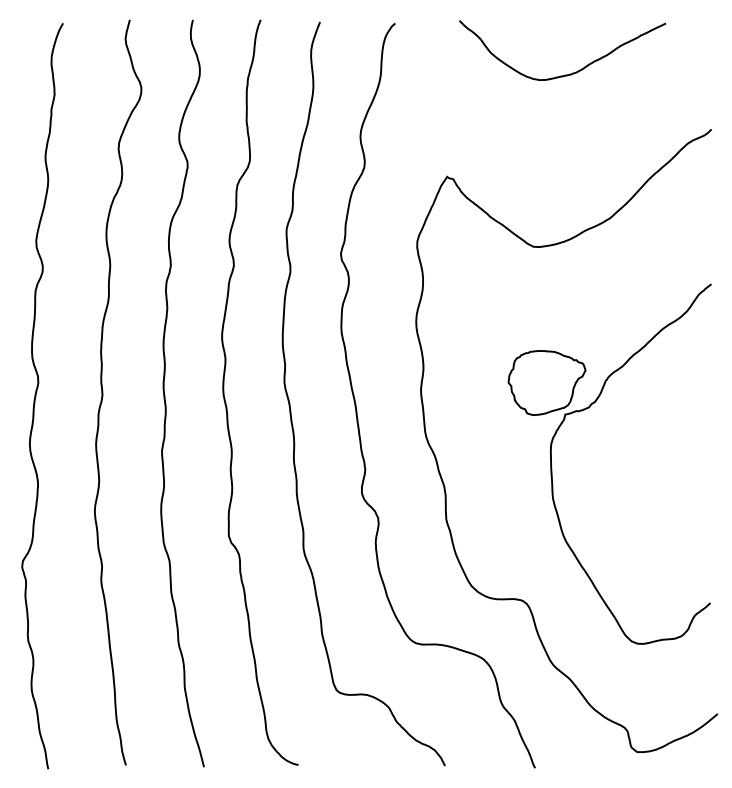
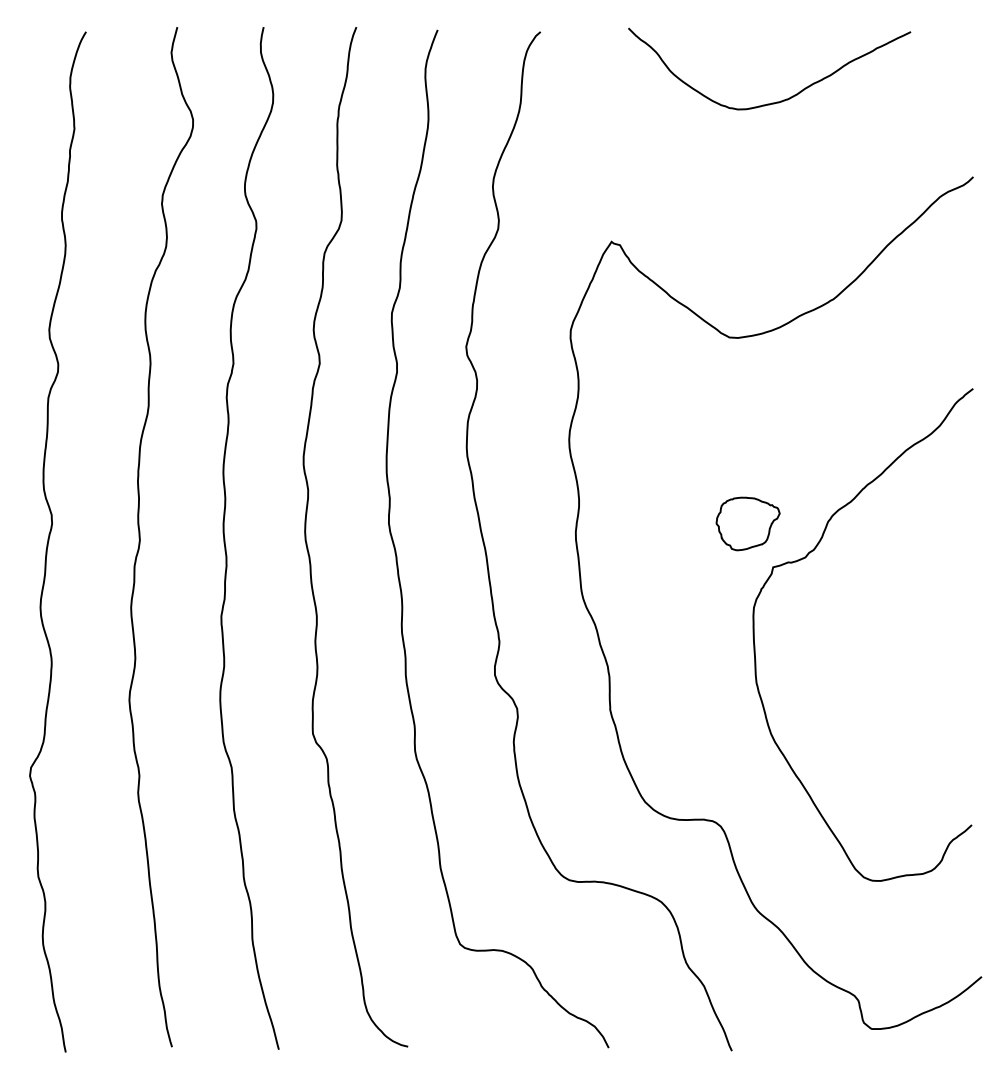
part: (546, 382) -> (747, 523), size x0.6

